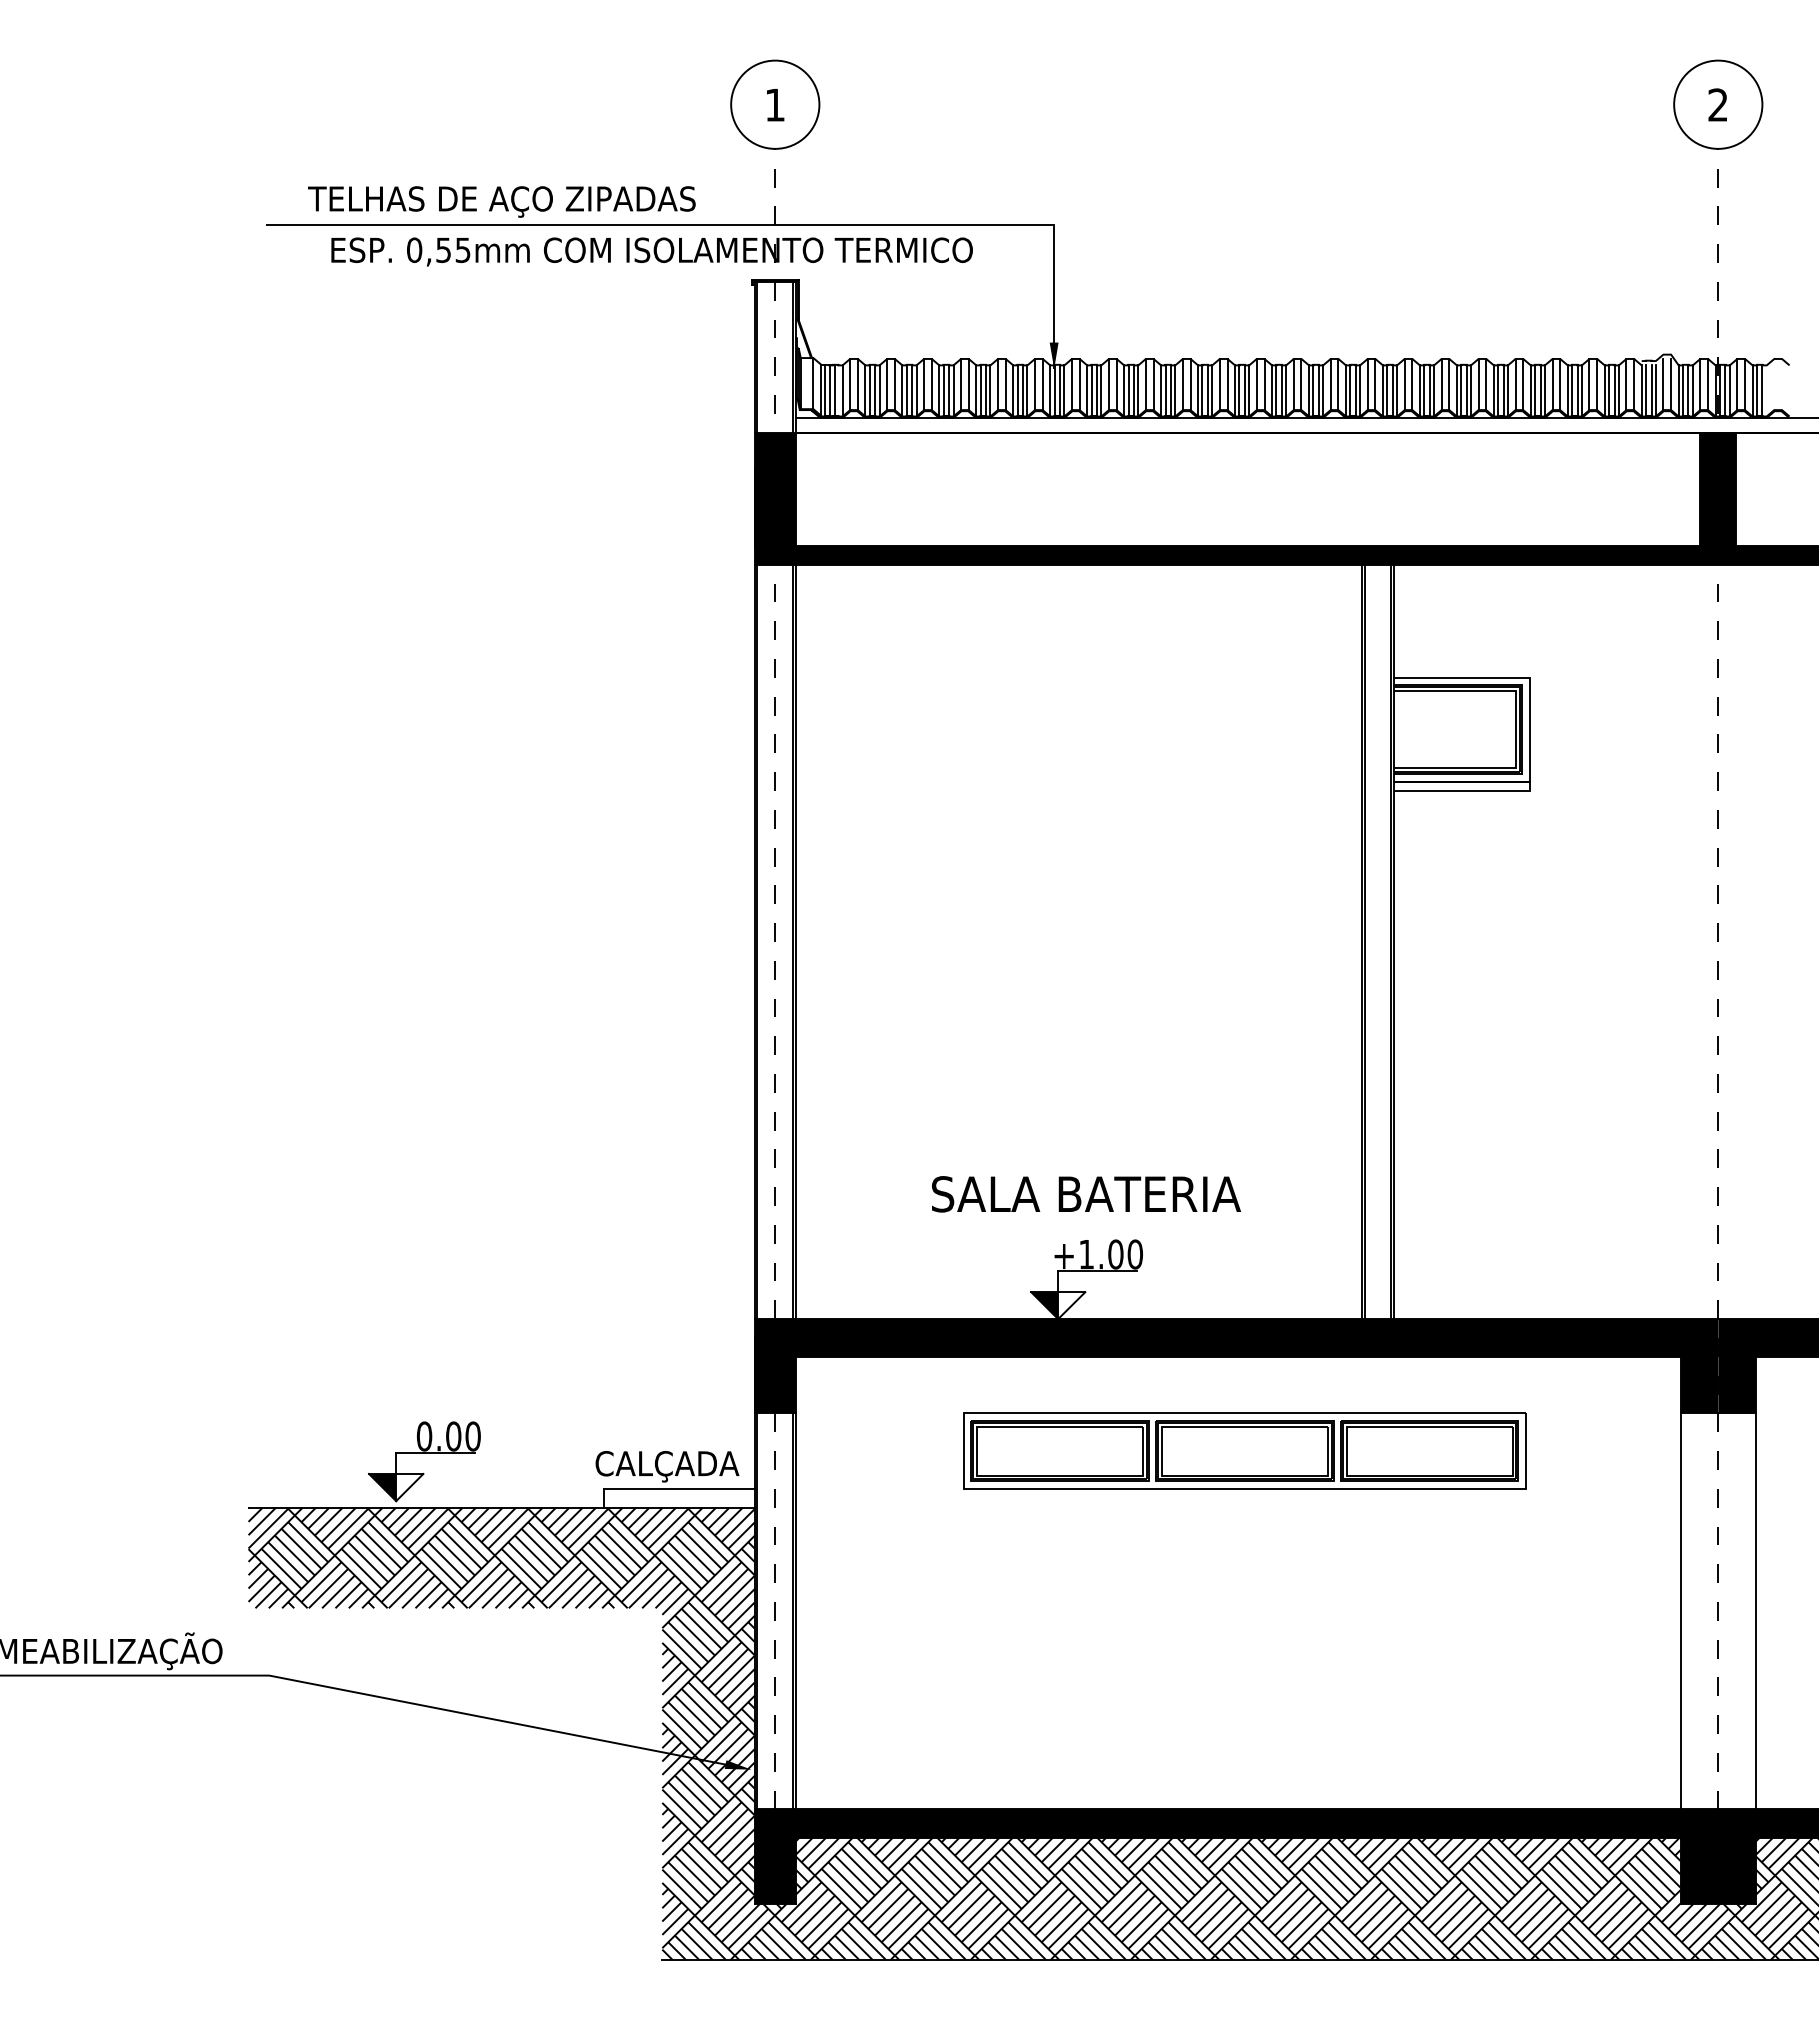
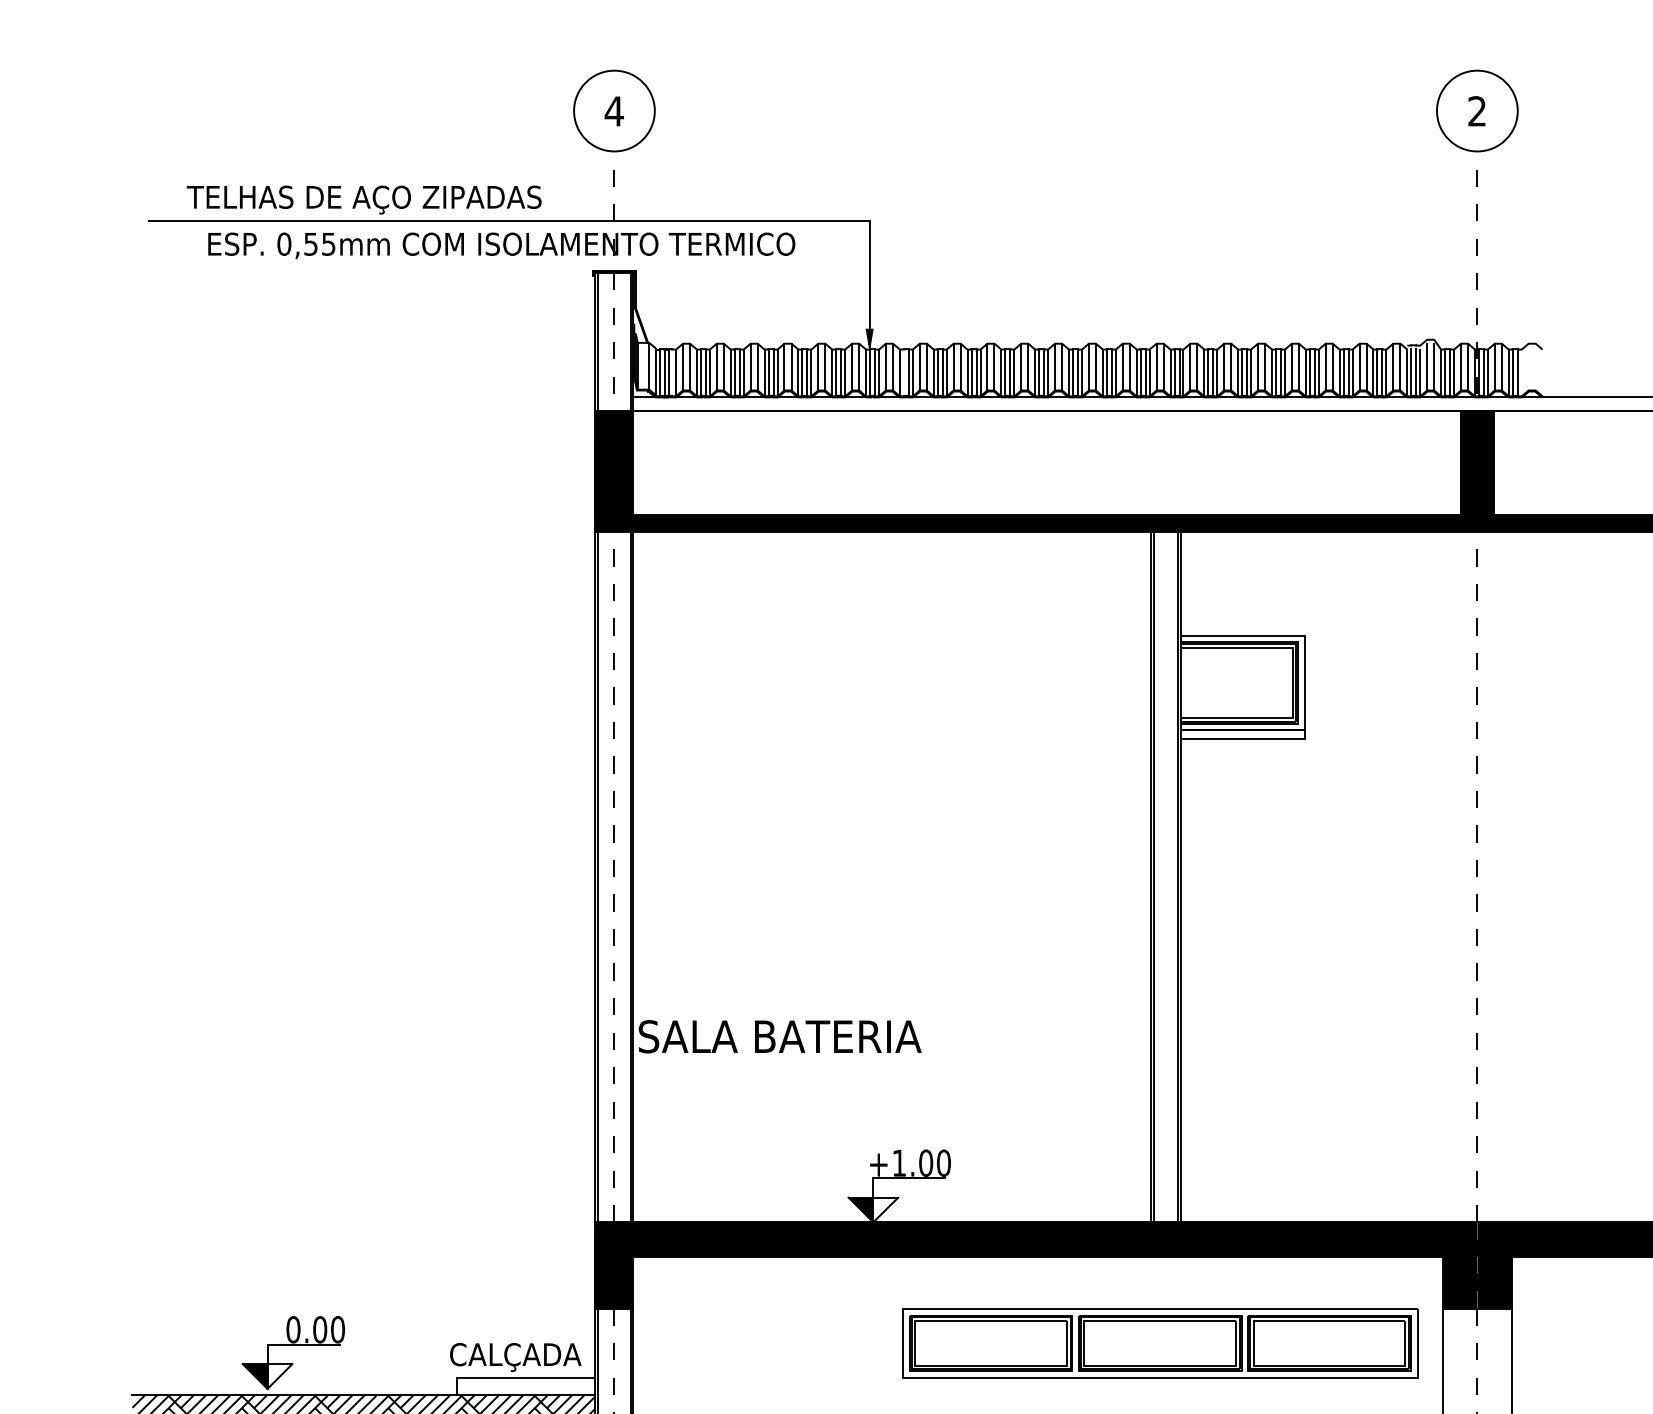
text: (774, 105) -> (613, 111), 1 -> 4
line: (1091, 389) -> (903, 371), removed
text: (1086, 1194) -> (780, 1036), moved
part: (1244, 1450) -> (1160, 1342), moved

